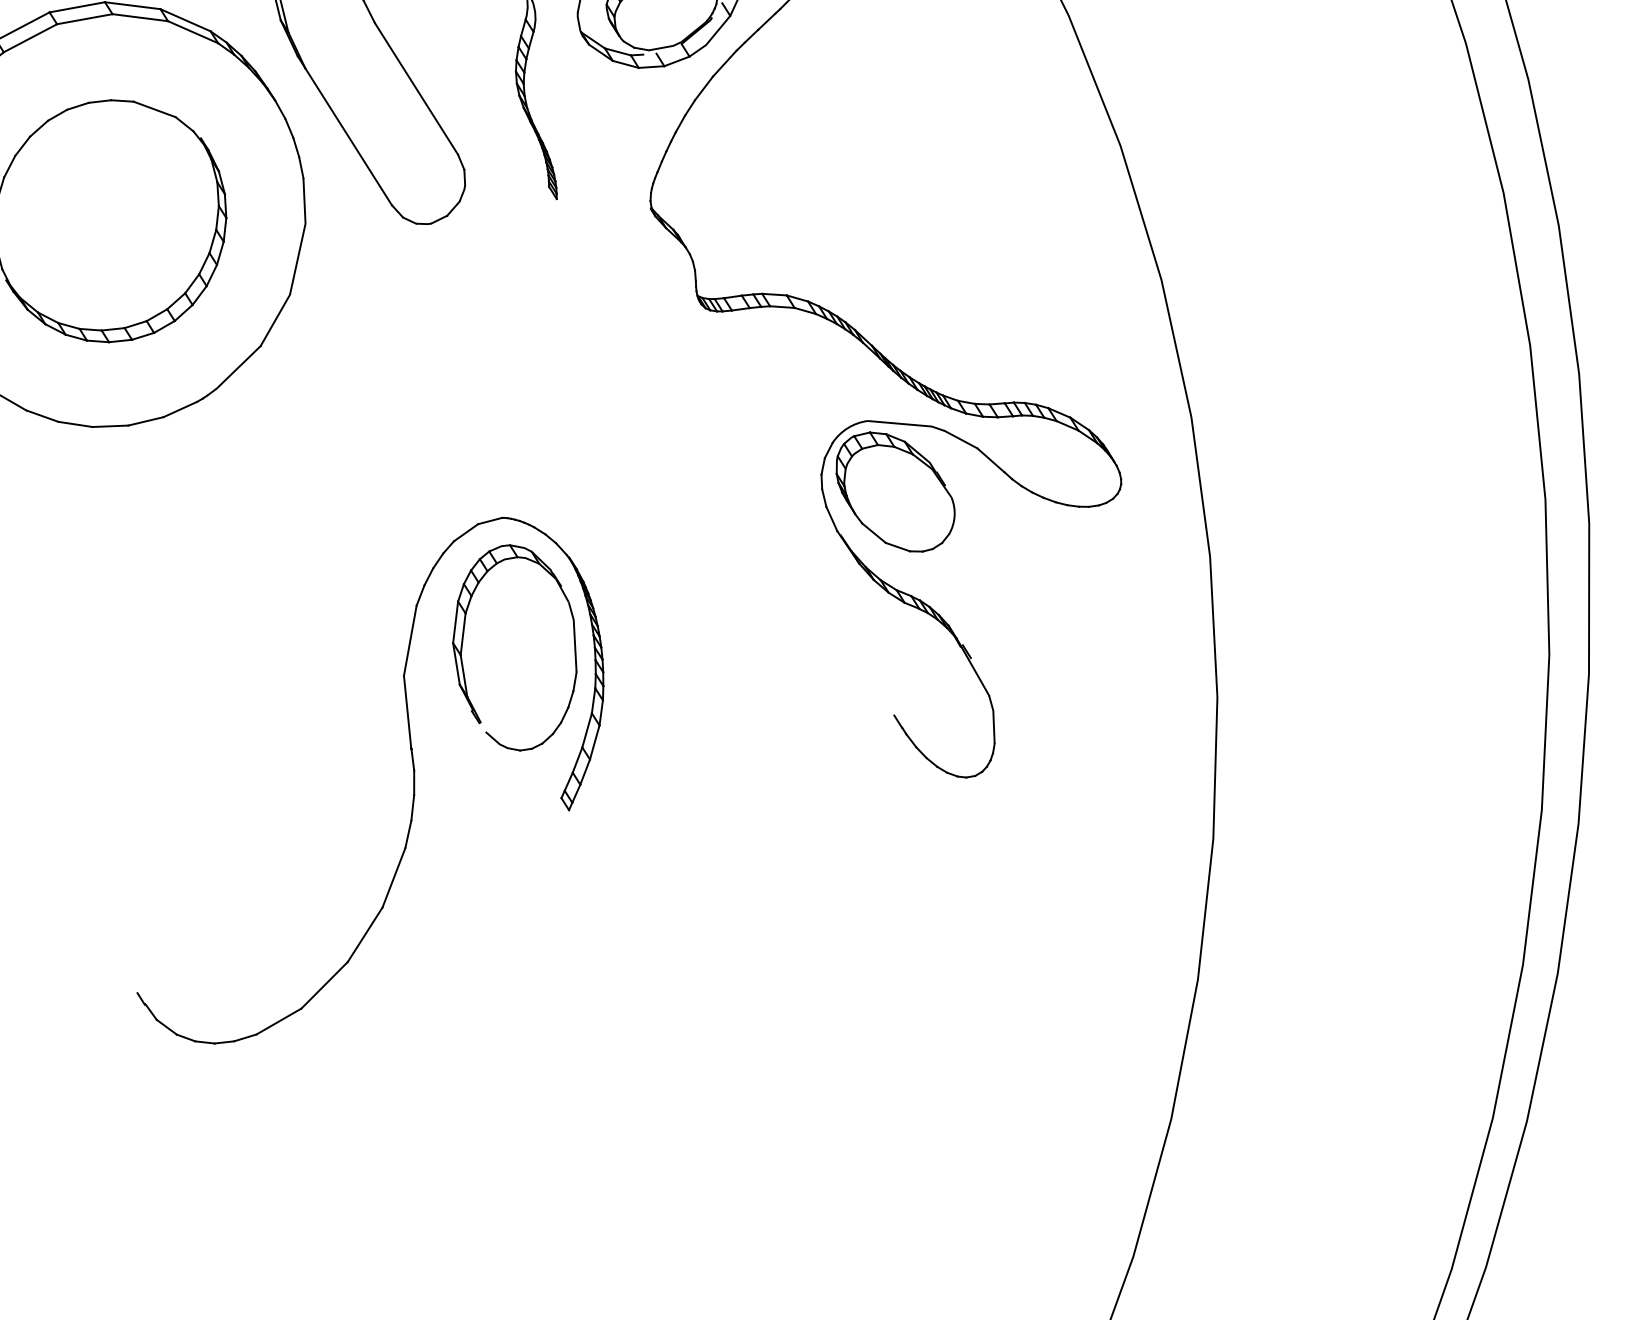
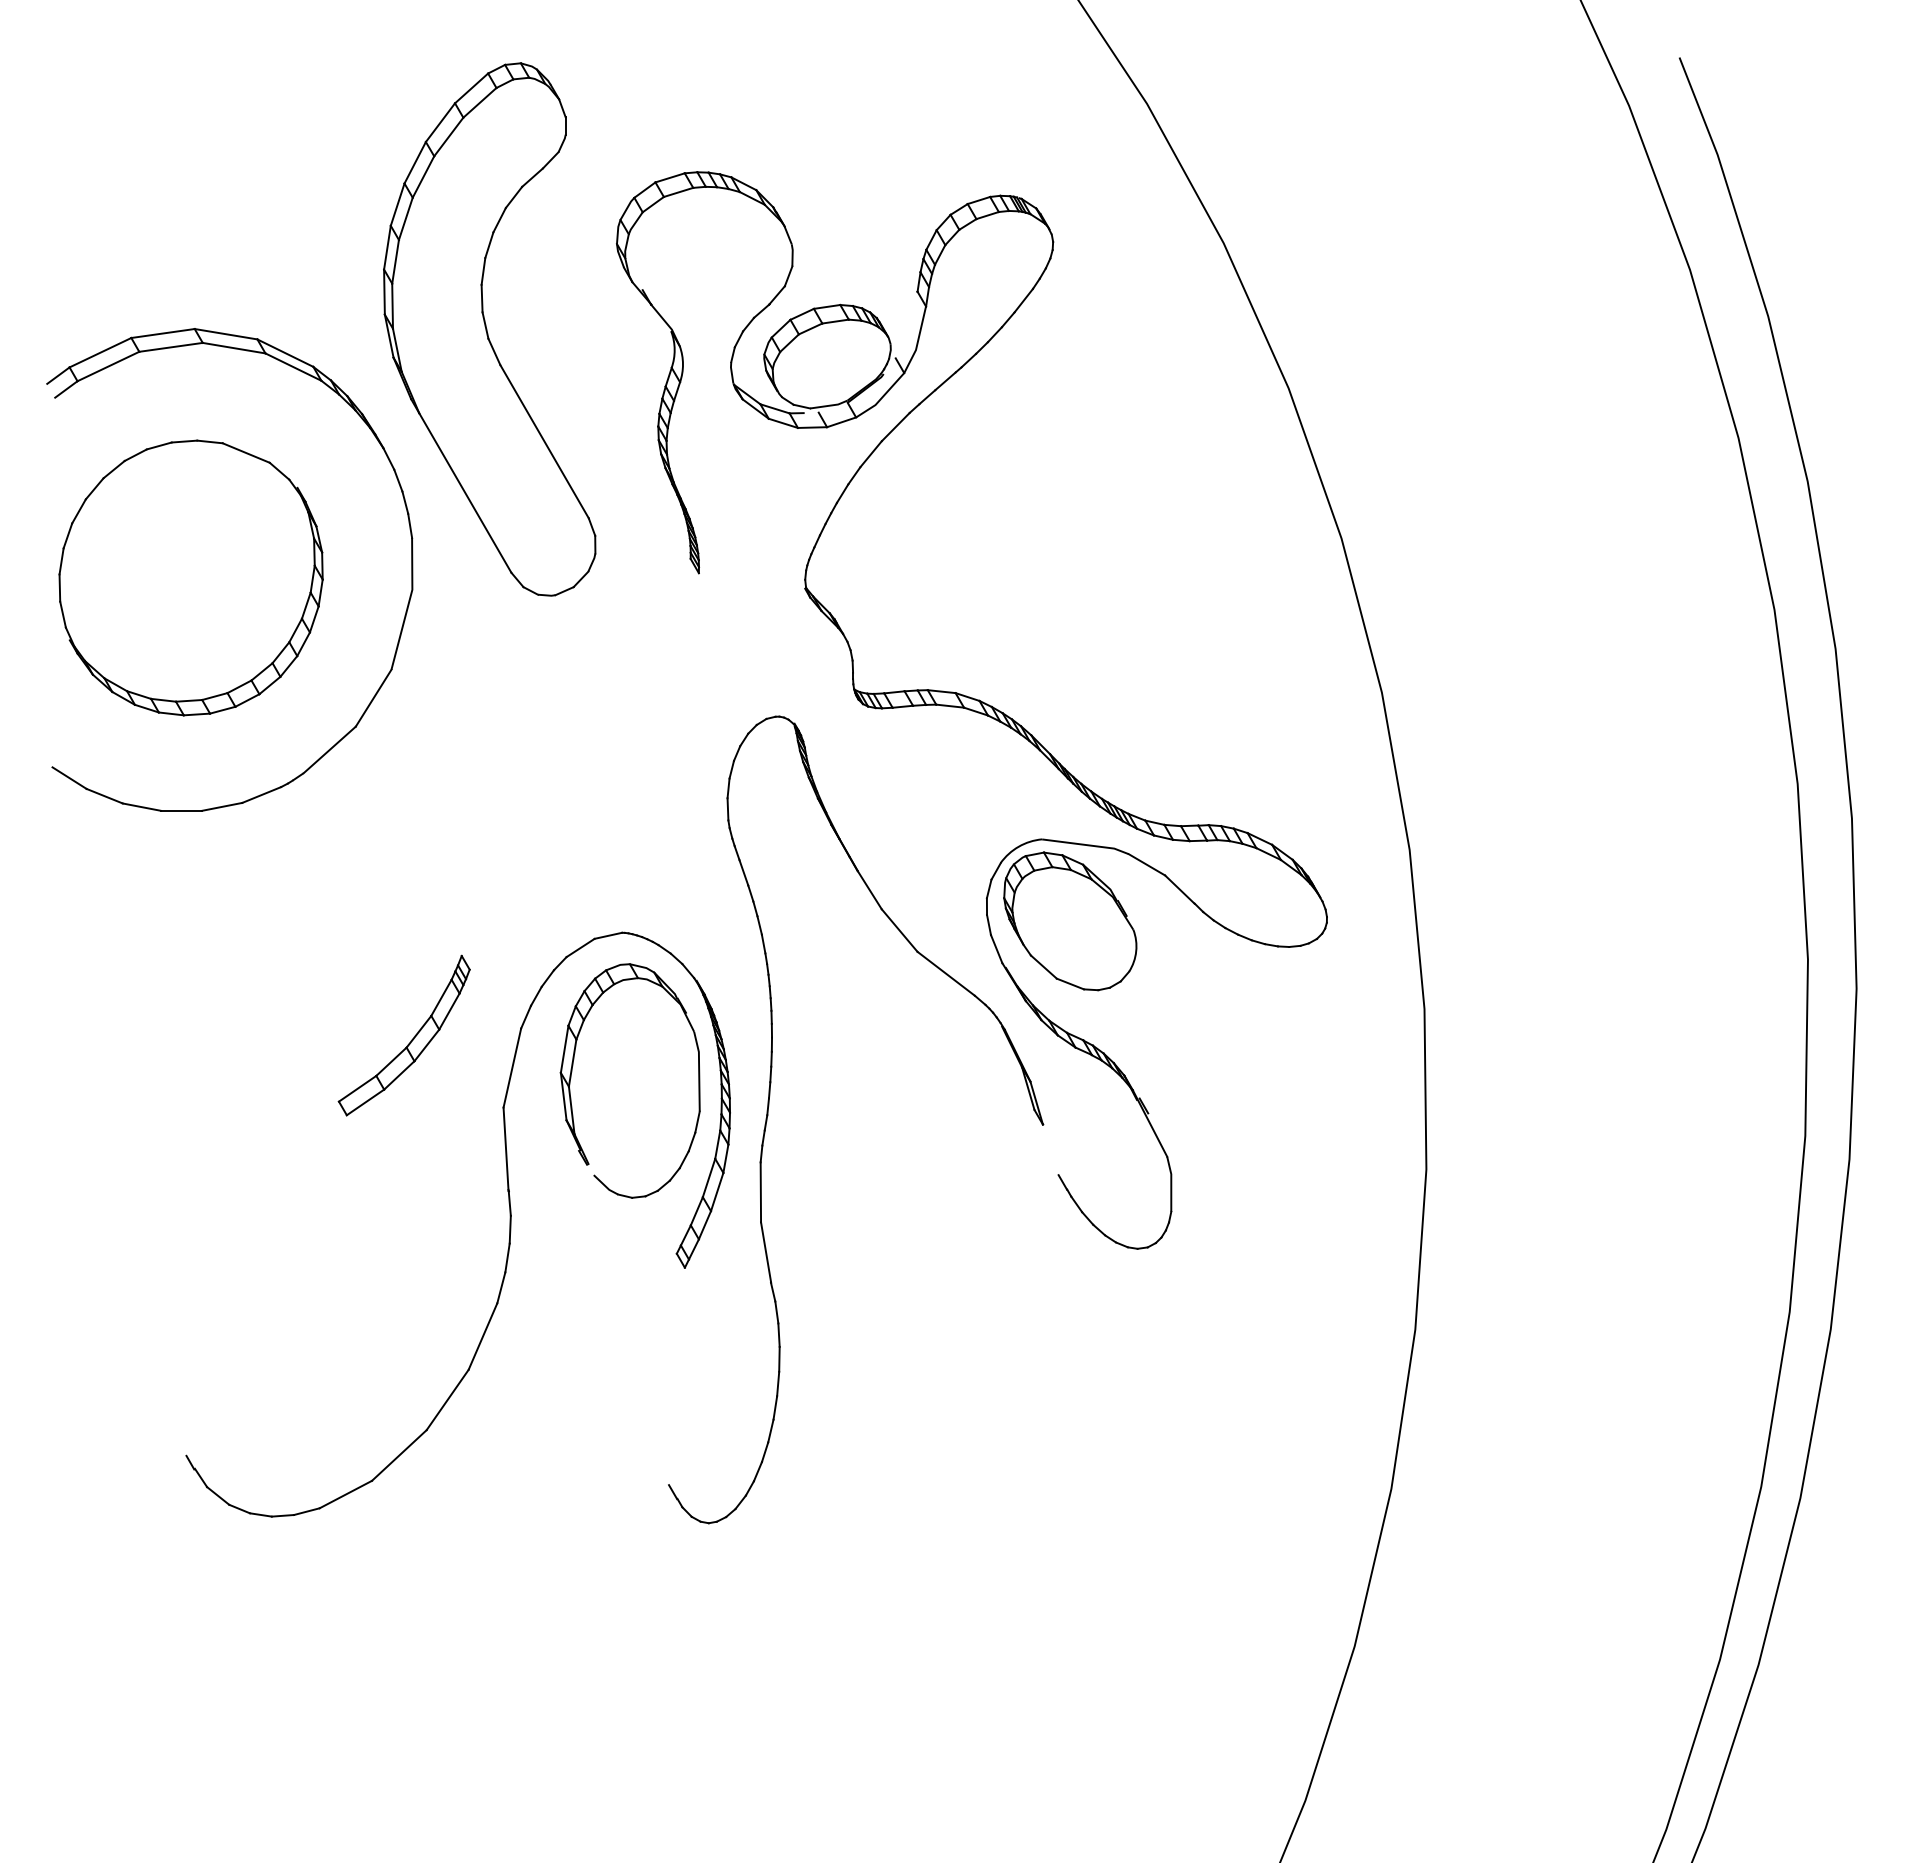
part: (319, 620) -> (410, 1040), added
part: (637, 665) -> (769, 1106), added

